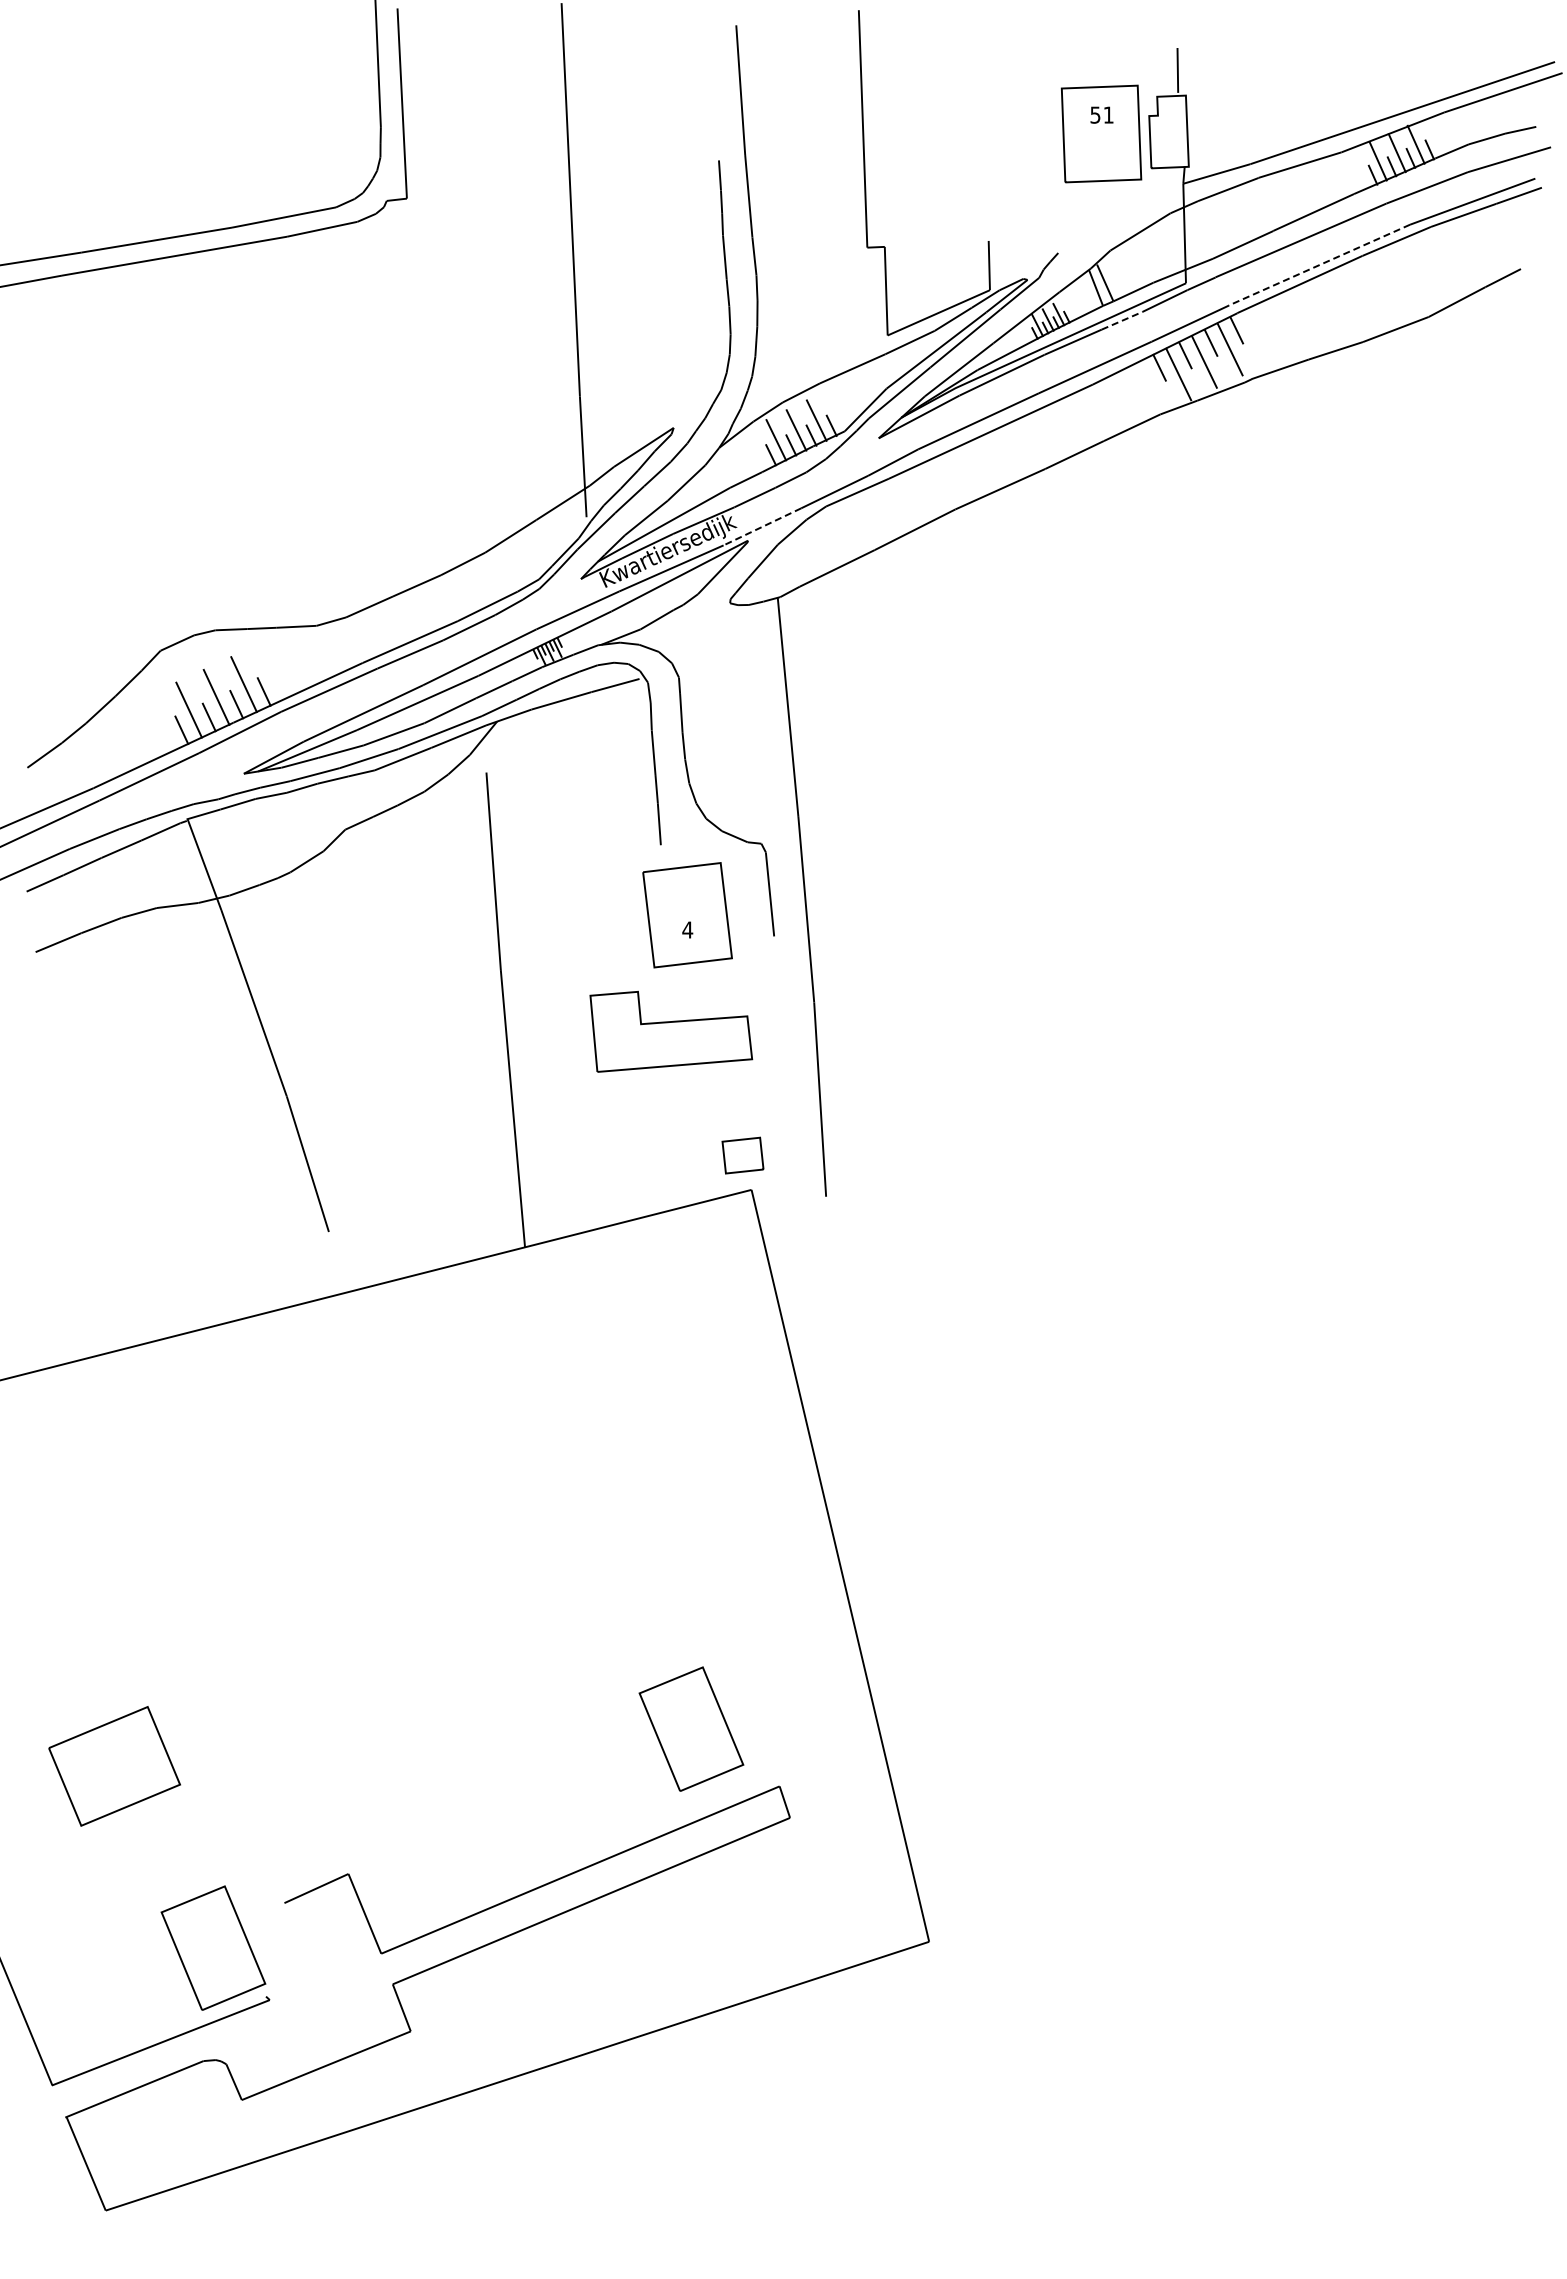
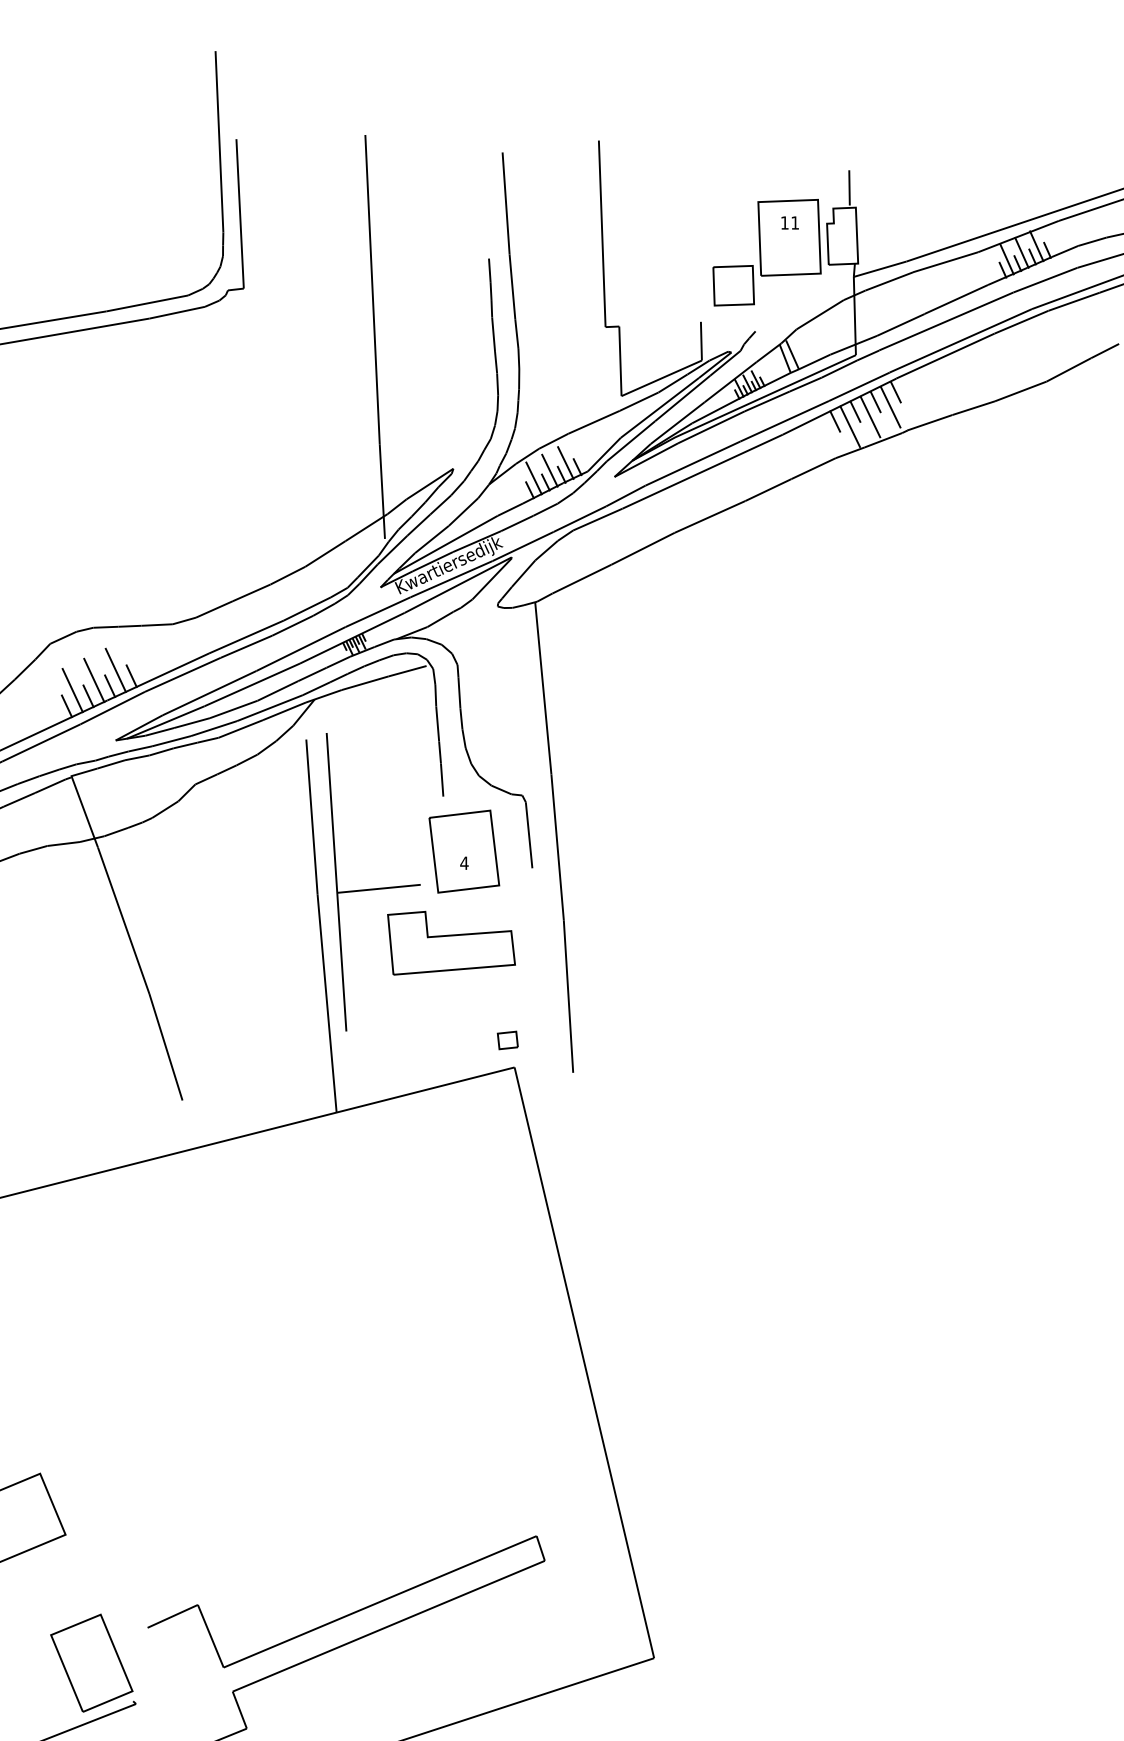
text: (1095, 114) -> (784, 222), 51 -> 11
part: (1030, 194) -> (733, 285), added
line: (1319, 265) -> (960, 341), dashed -> solid
line: (1122, 320) -> (806, 384), dashed -> solid
line: (761, 527) -> (522, 547), dashed -> solid
part: (571, 962) -> (373, 888), added
part: (742, 1155) -> (507, 1040), size x0.62
part: (691, 1728) -> (467, 1490), removed

